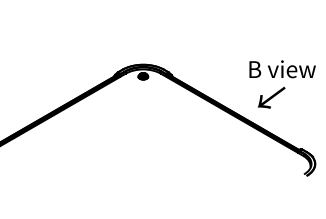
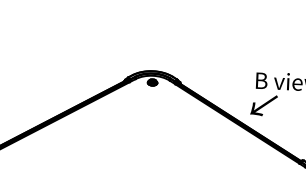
text: (271, 97) -> (263, 105), moved

